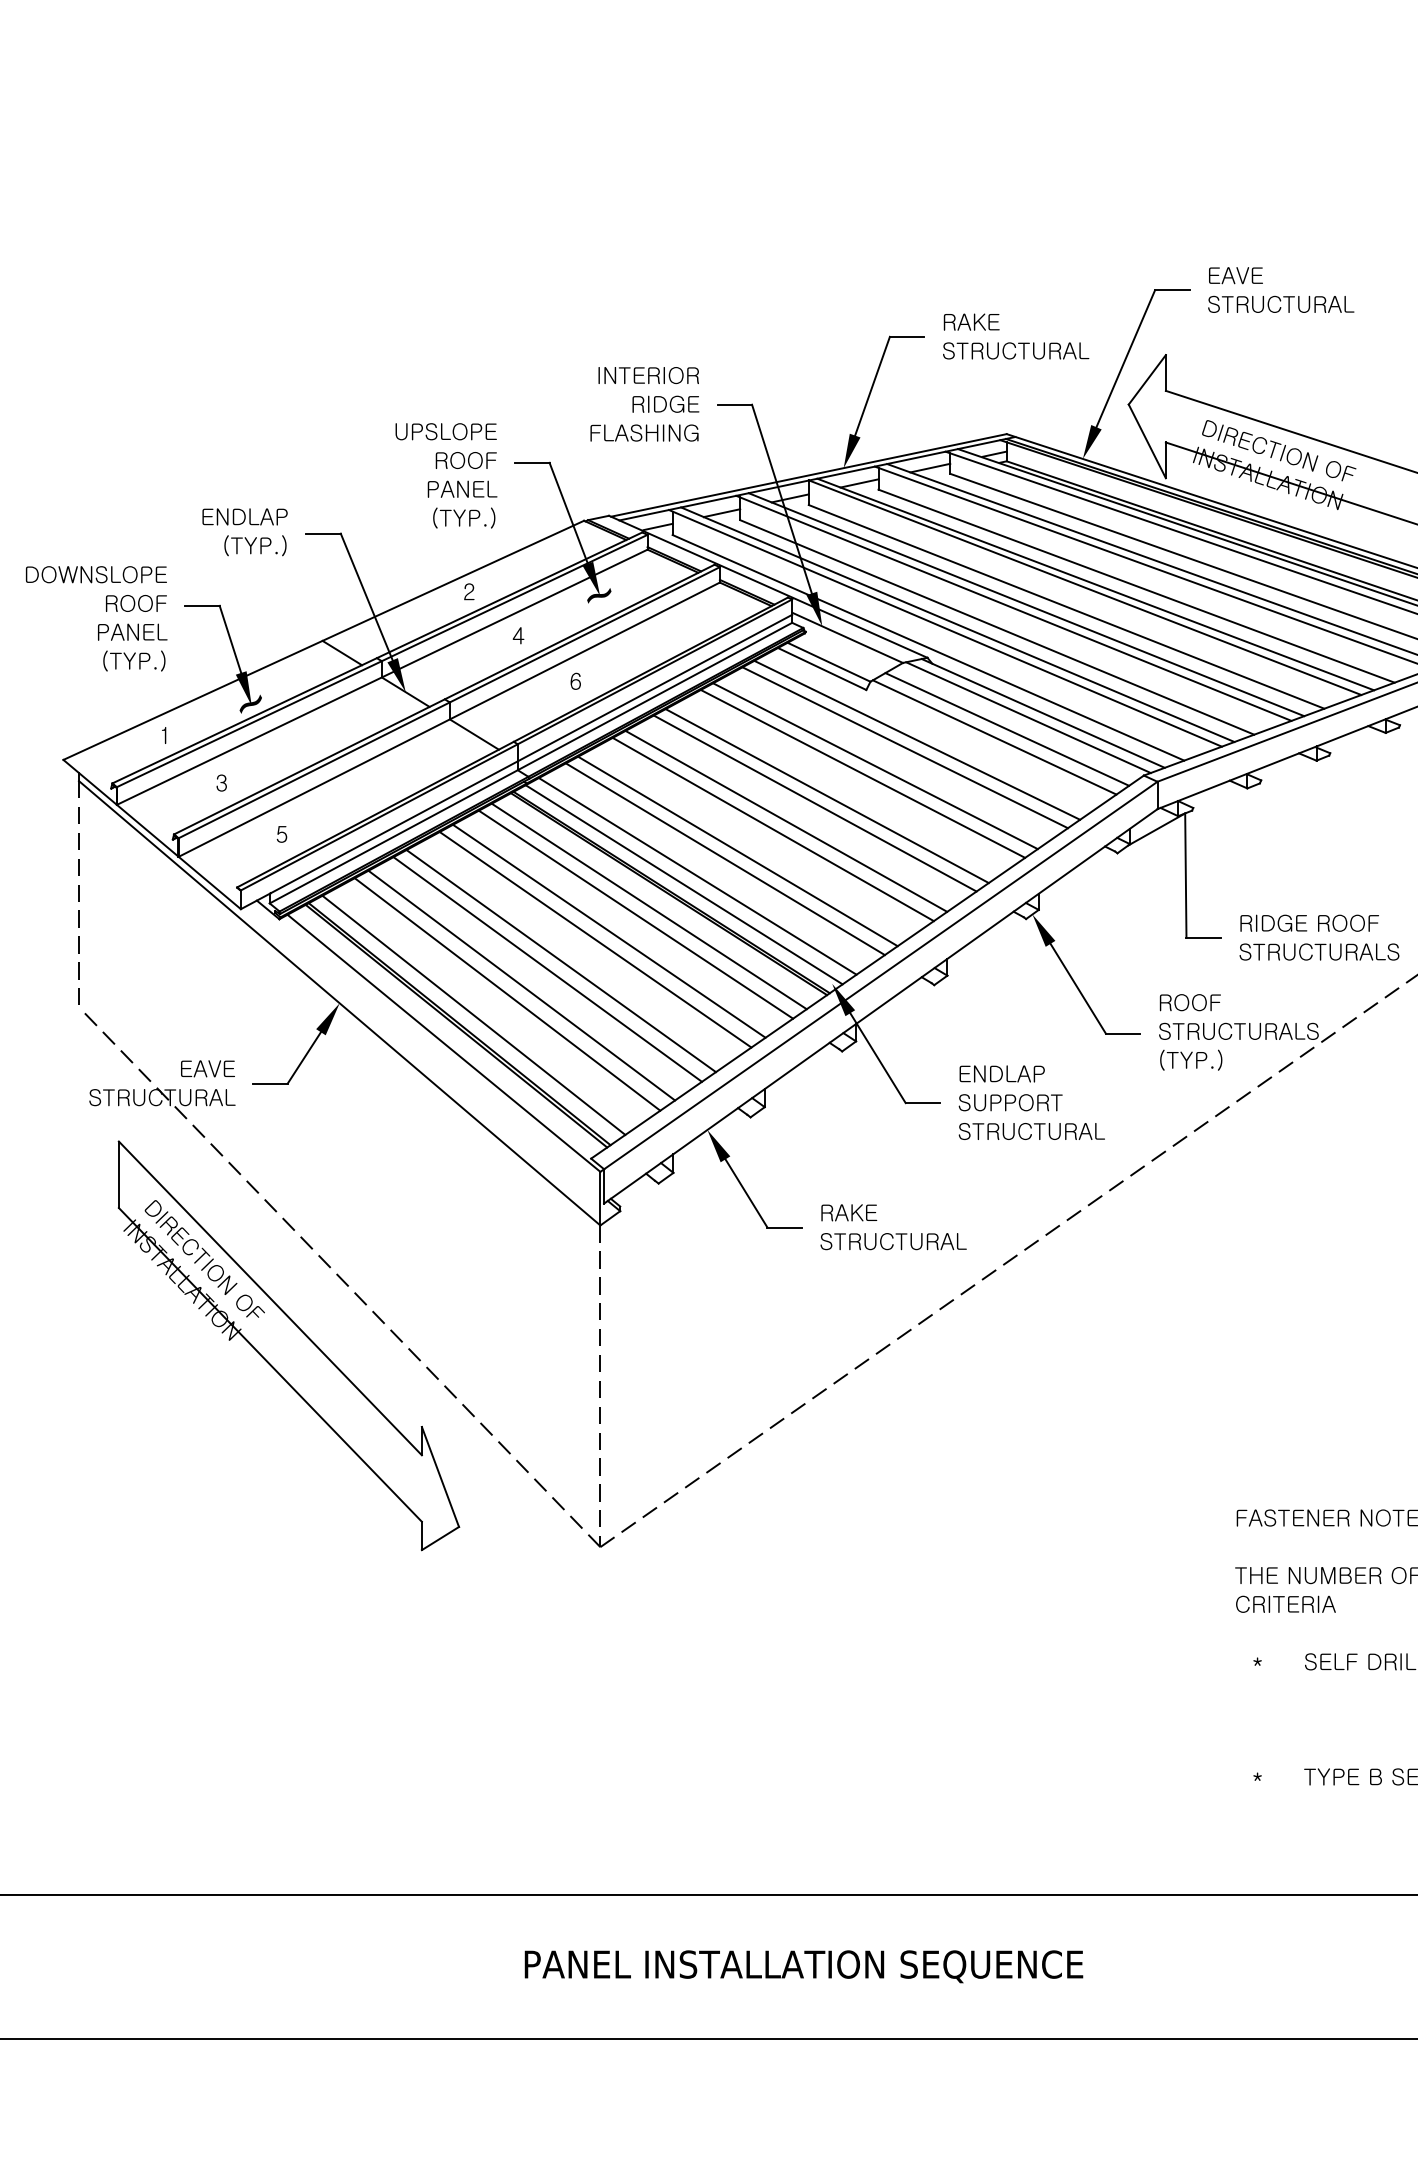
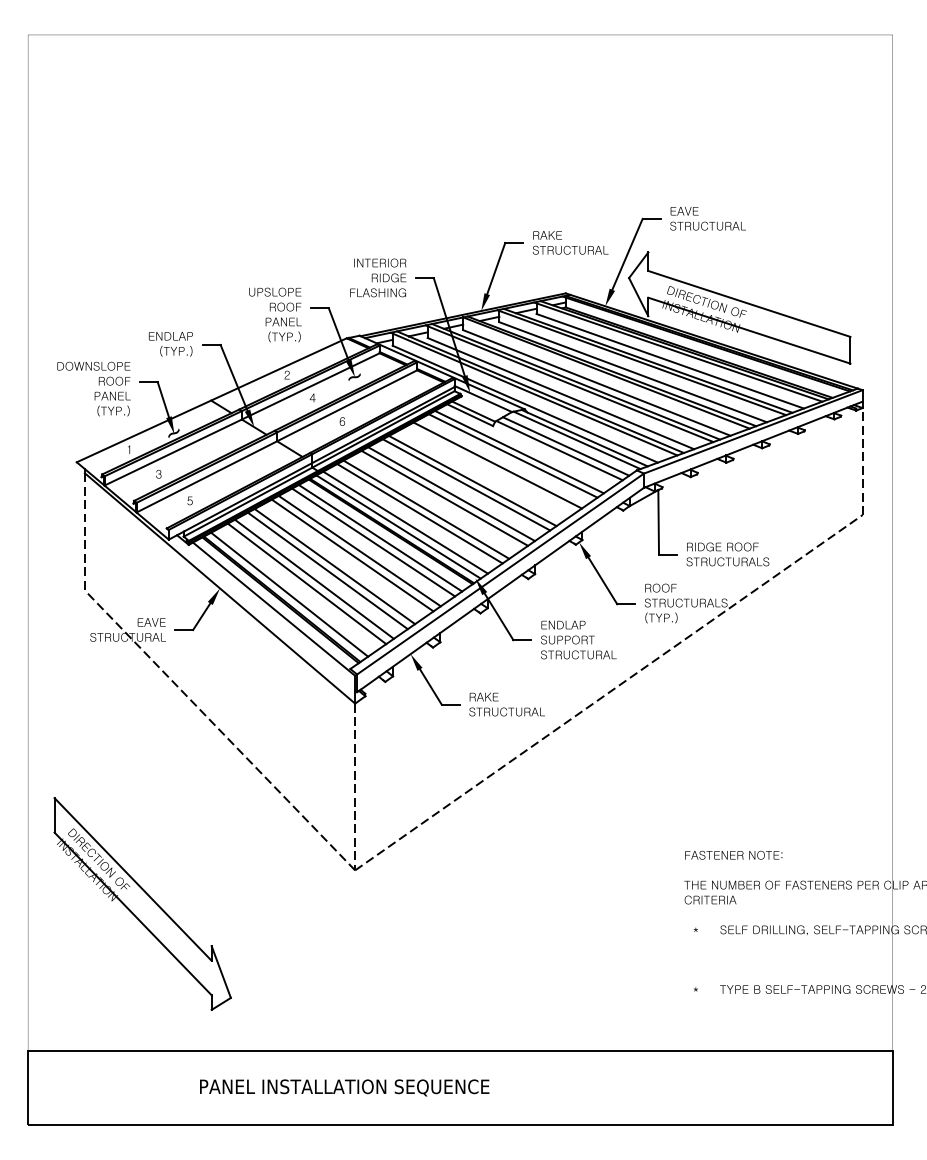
line: (863, 773) -> (491, 469), removed
part: (288, 1344) -> (142, 903), moved
text: (803, 1965) -> (344, 1087), moved

